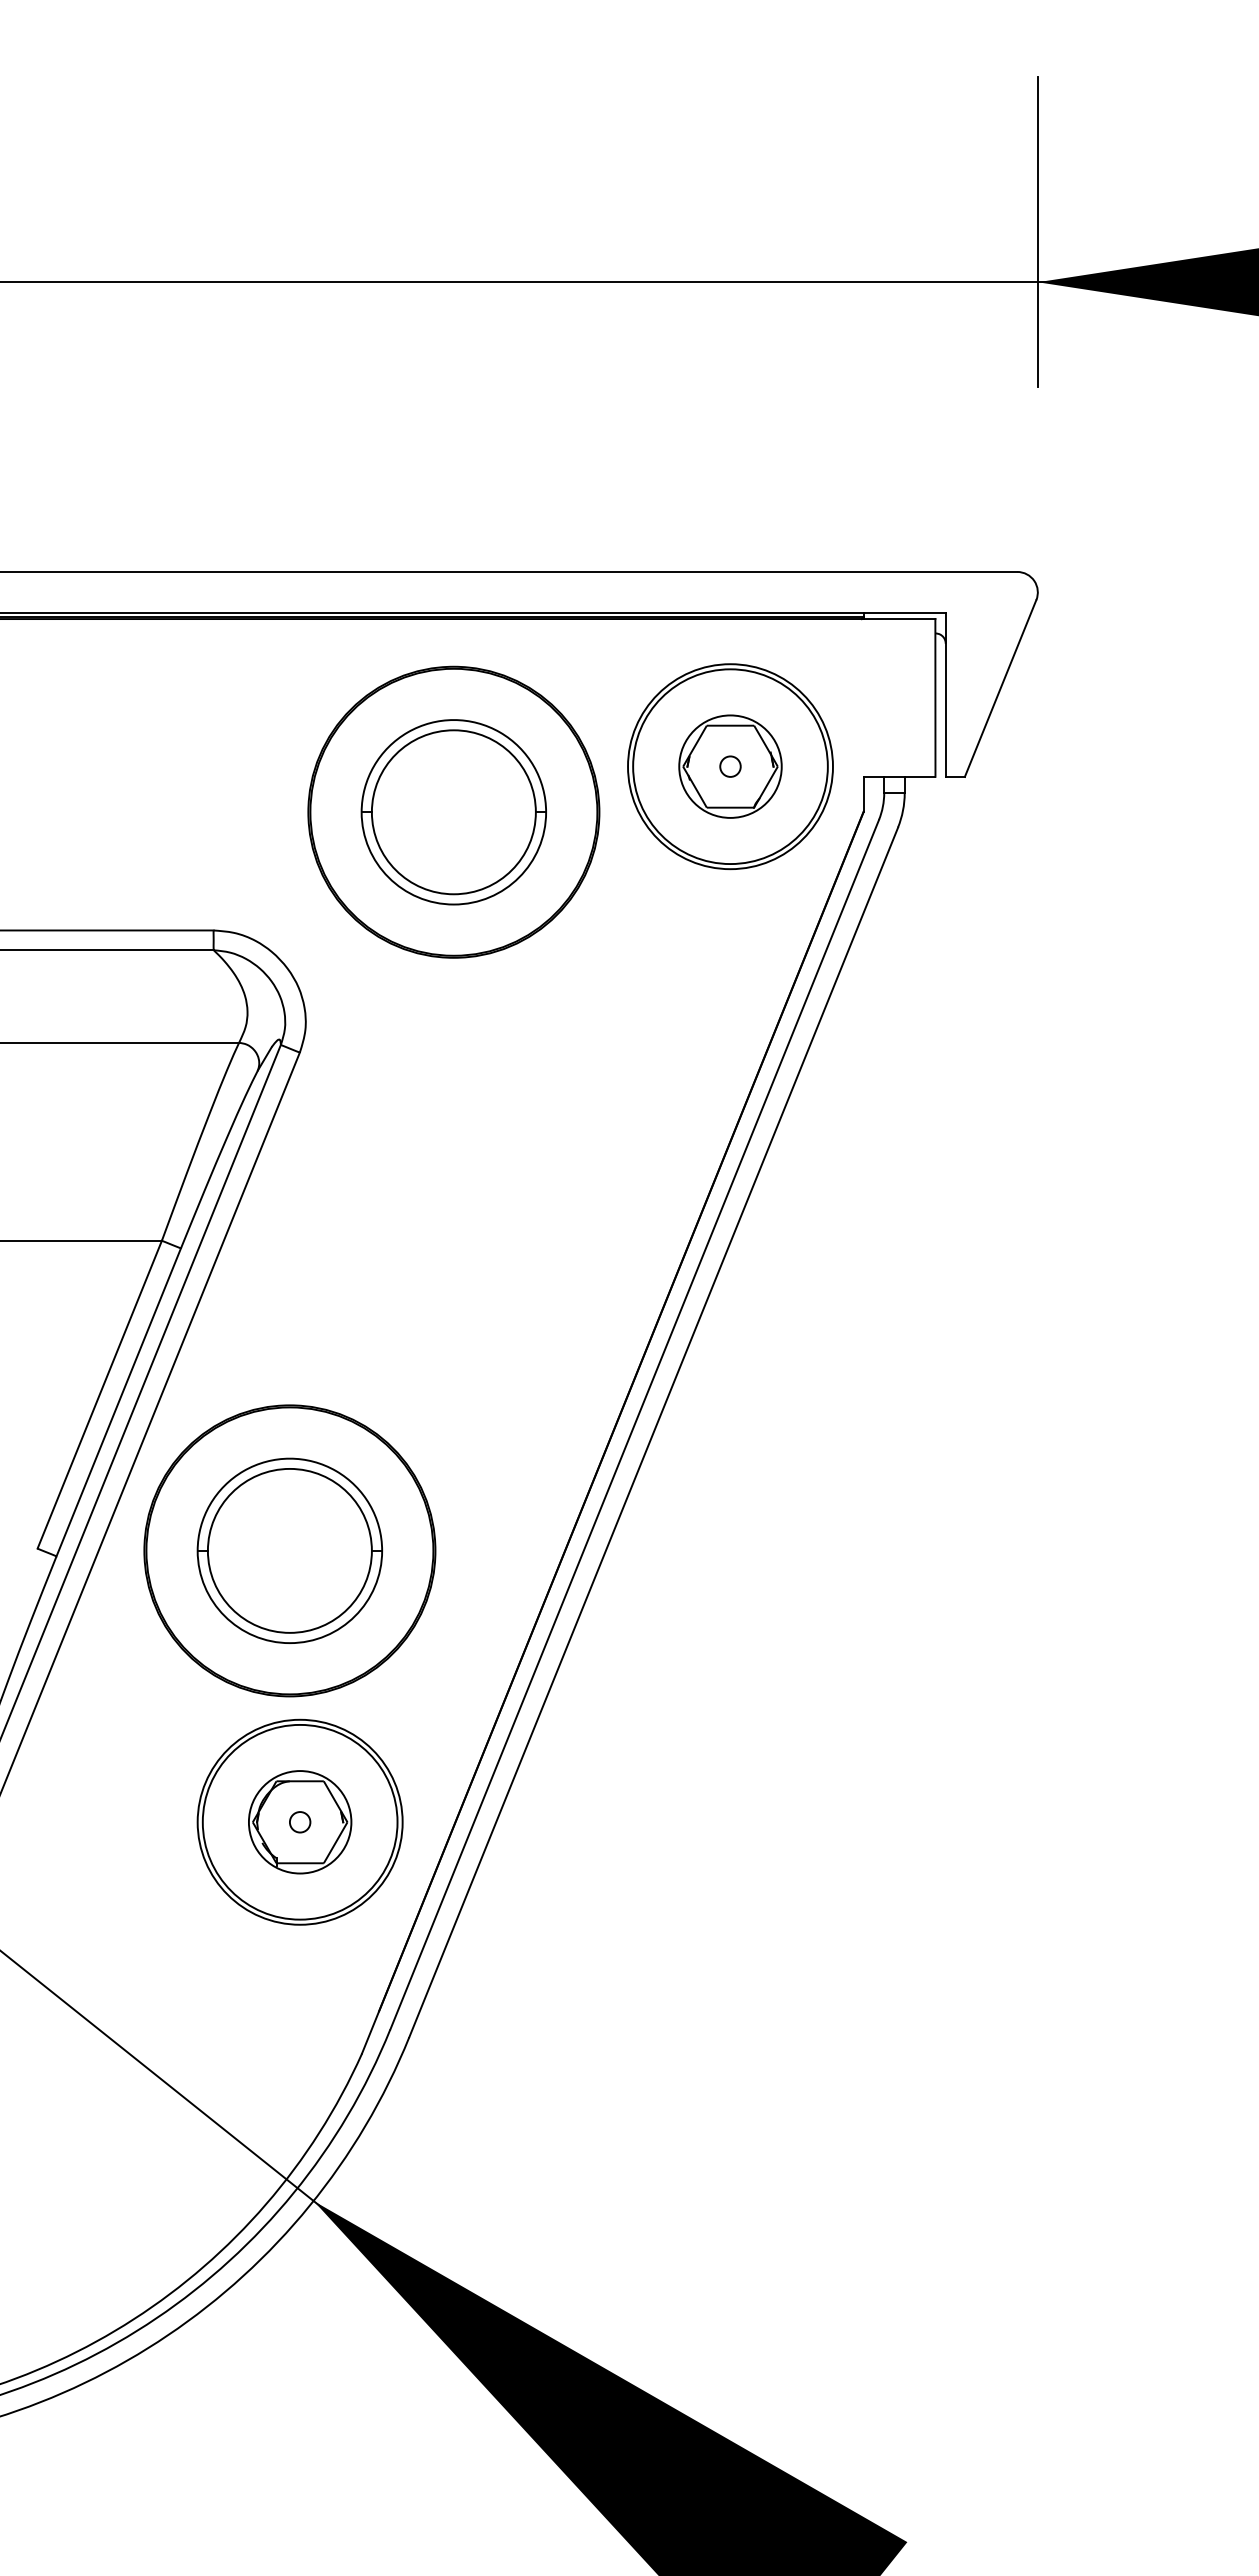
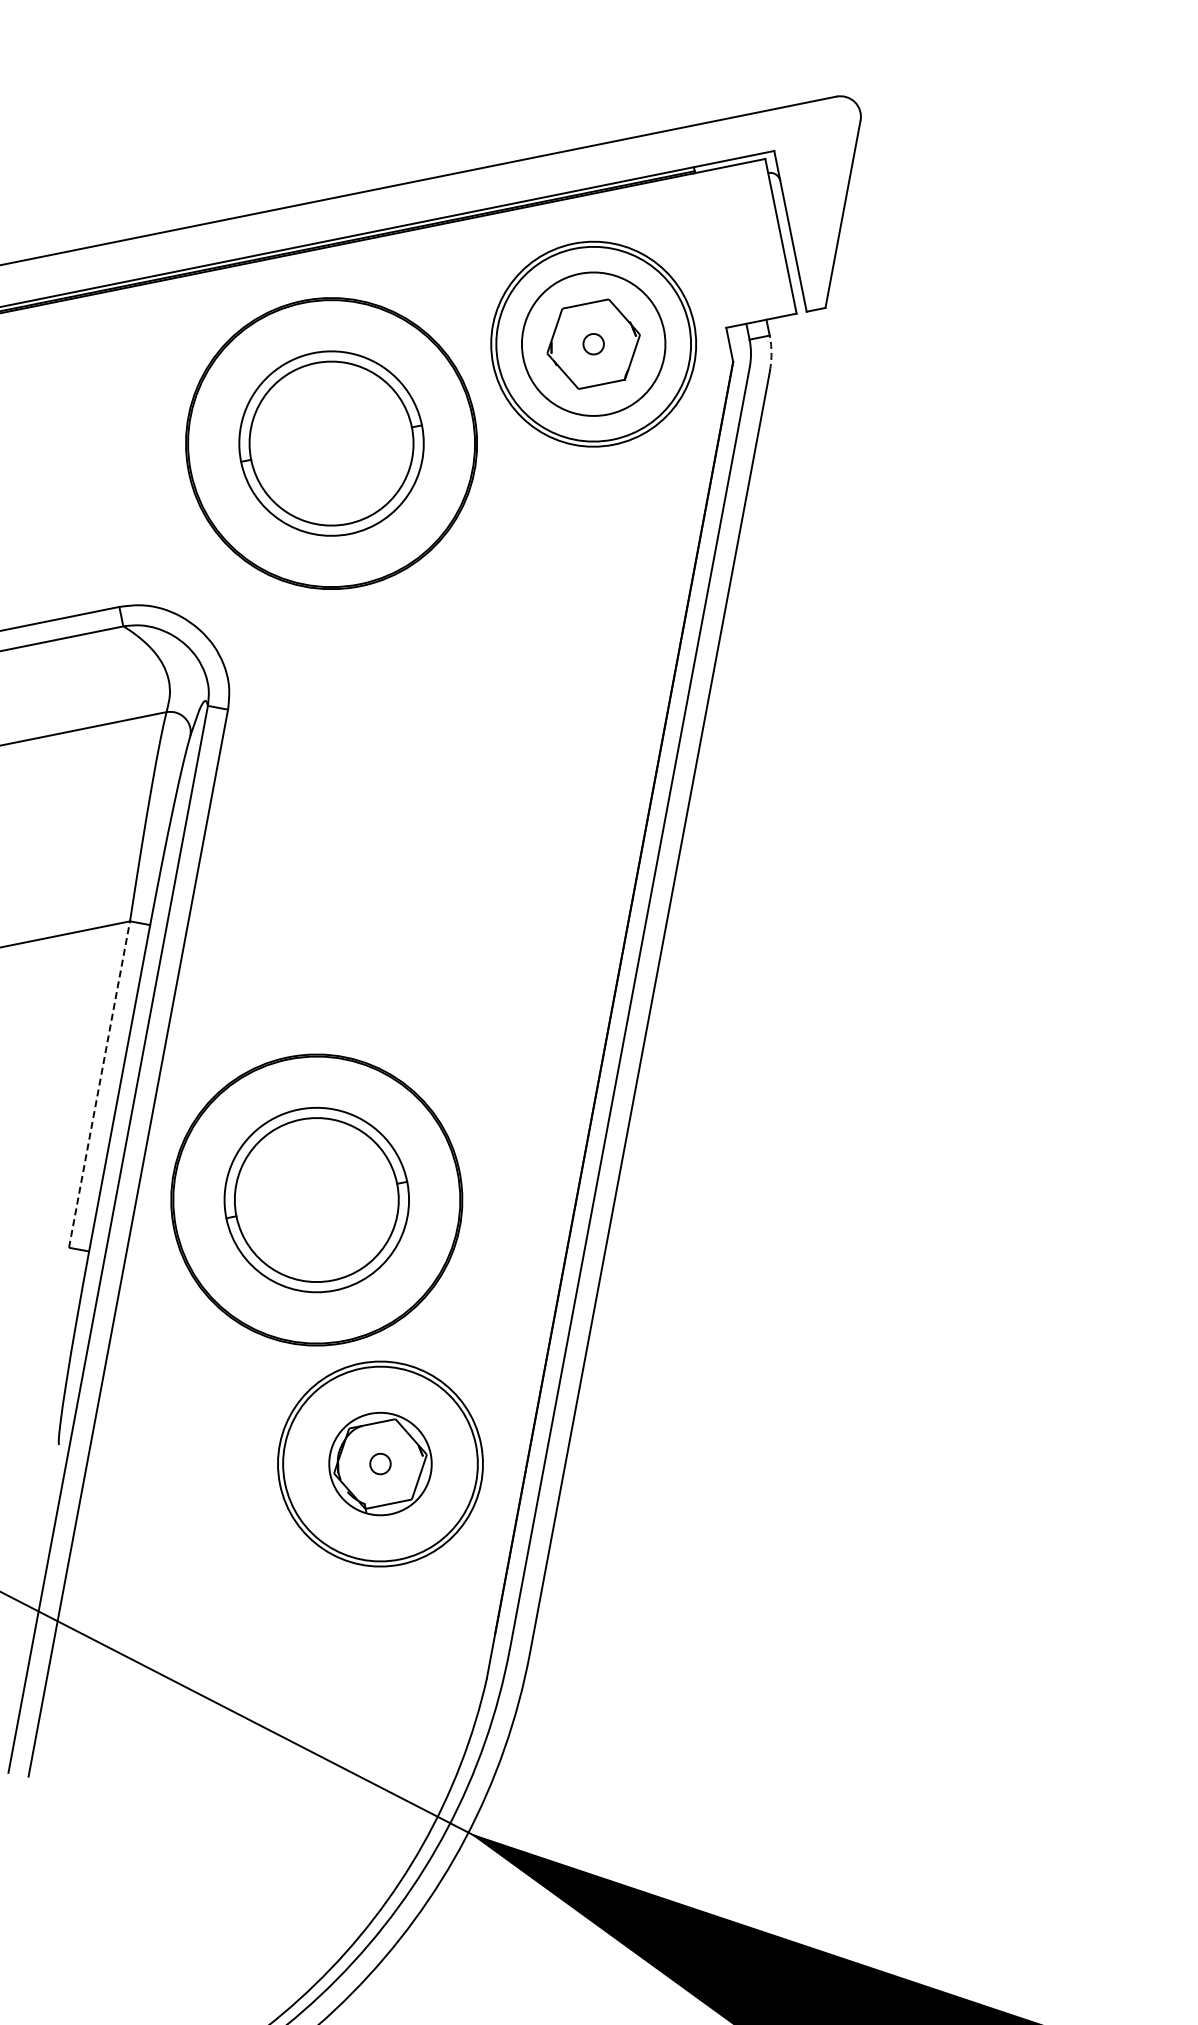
circle: (730, 766) -> (593, 344), size x1.4
arc: (903, 810) -> (771, 352), solid -> dashed
line: (99, 1394) -> (99, 1084), solid -> dashed

